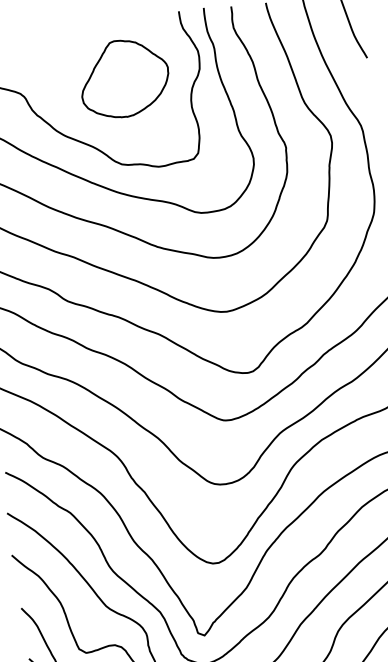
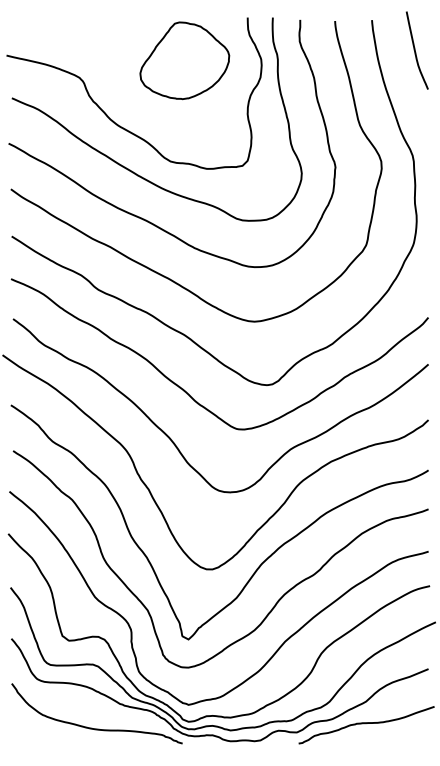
part: (124, 78) -> (184, 60), moved

